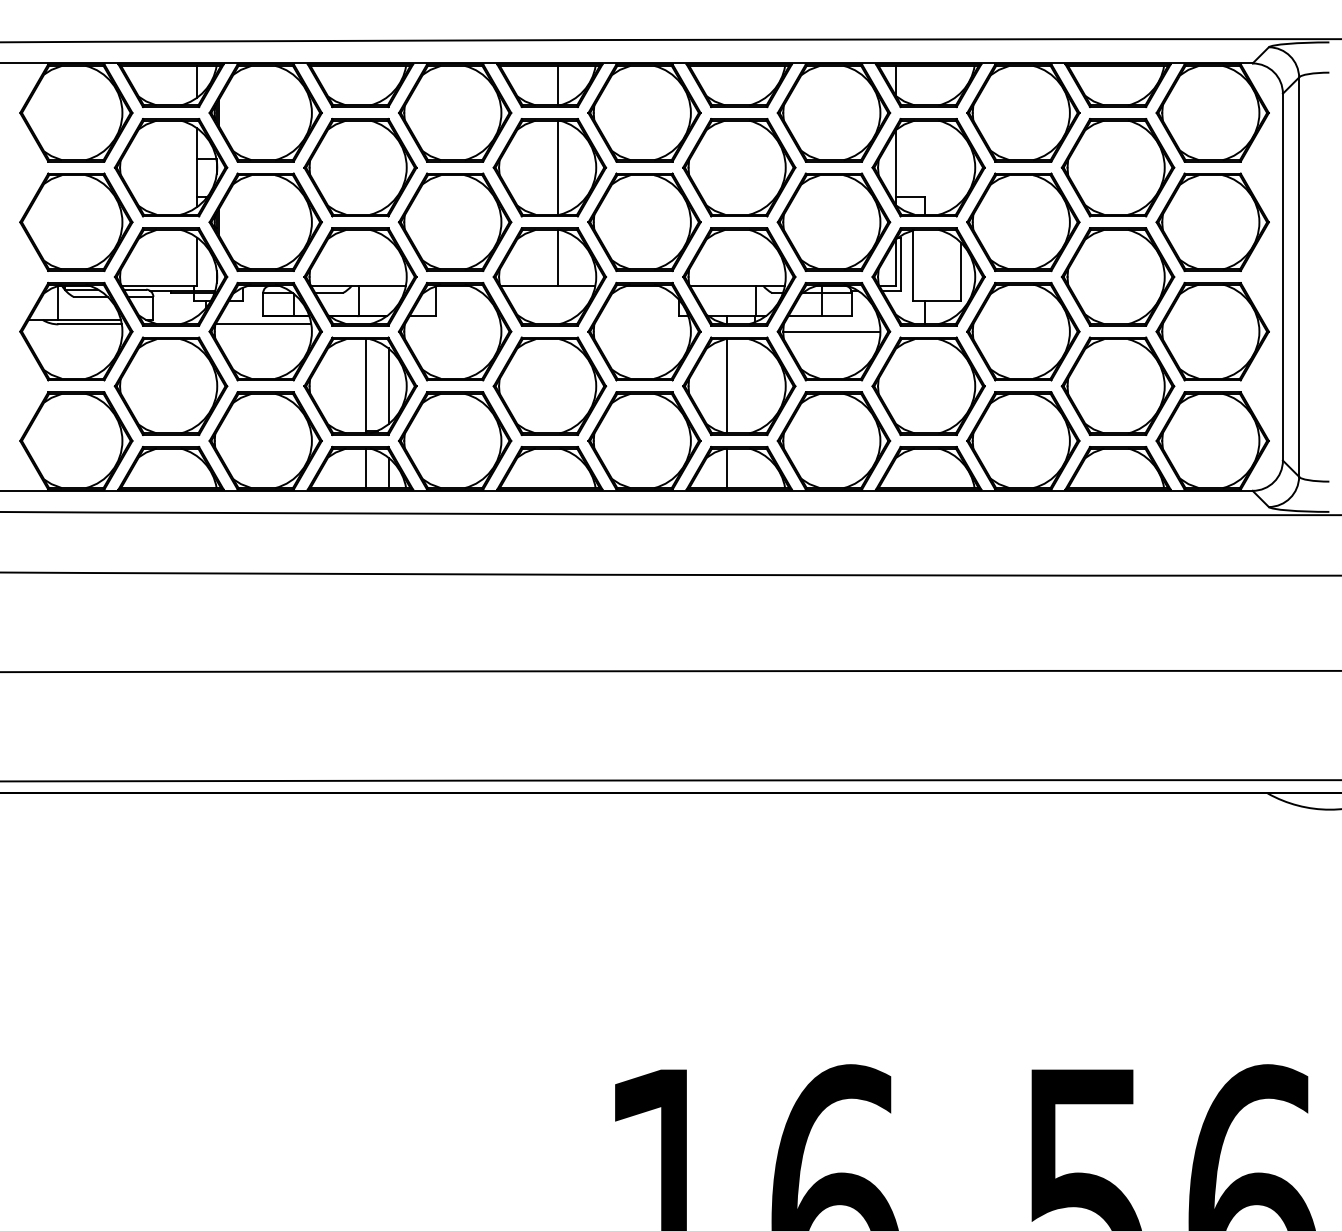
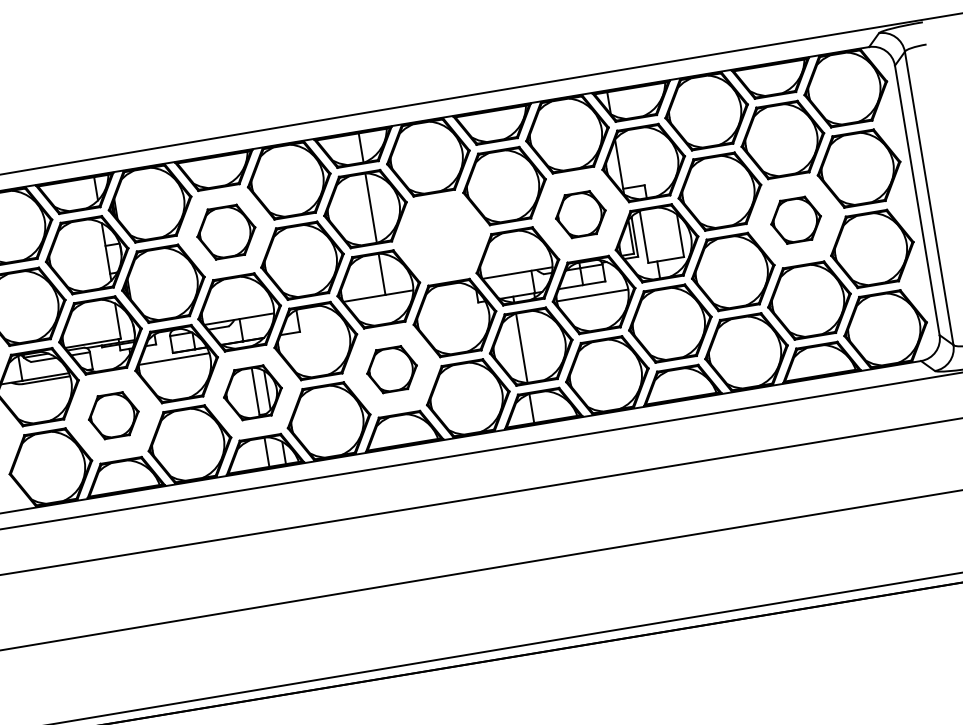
part: (360, 167) -> (226, 232), size x0.7
part: (833, 221) -> (580, 214), size x0.6
part: (644, 222) -> (441, 237), removed
part: (1117, 276) -> (795, 220), size x0.6
part: (170, 385) -> (113, 415), size x0.6
part: (549, 385) -> (391, 369), size x0.6
part: (360, 386) -> (252, 392), size x0.7

